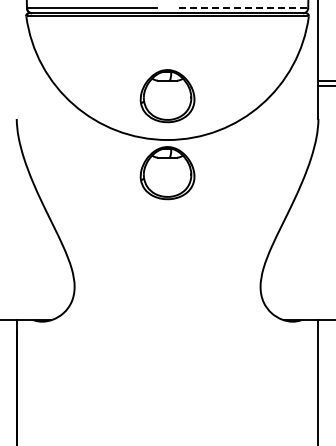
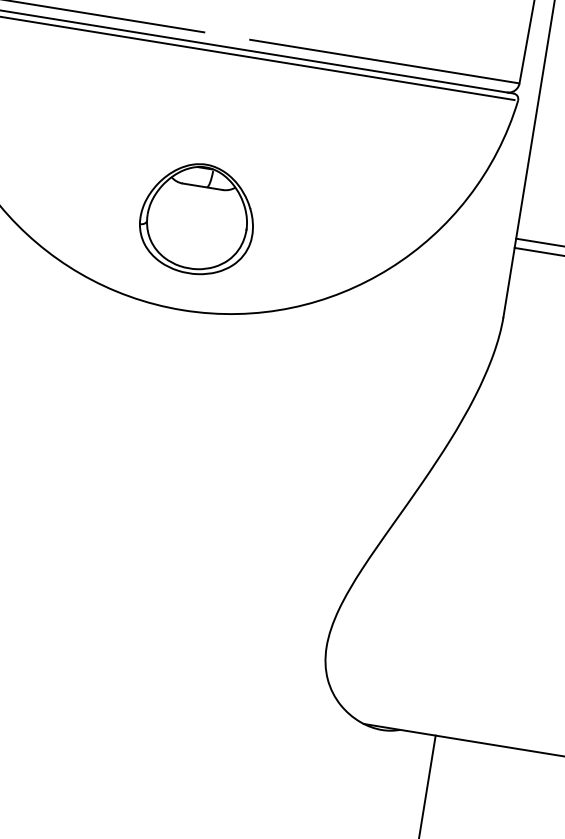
line: (243, 8) -> (384, 62), dashed -> solid
part: (167, 173) -> (171, 379), removed

